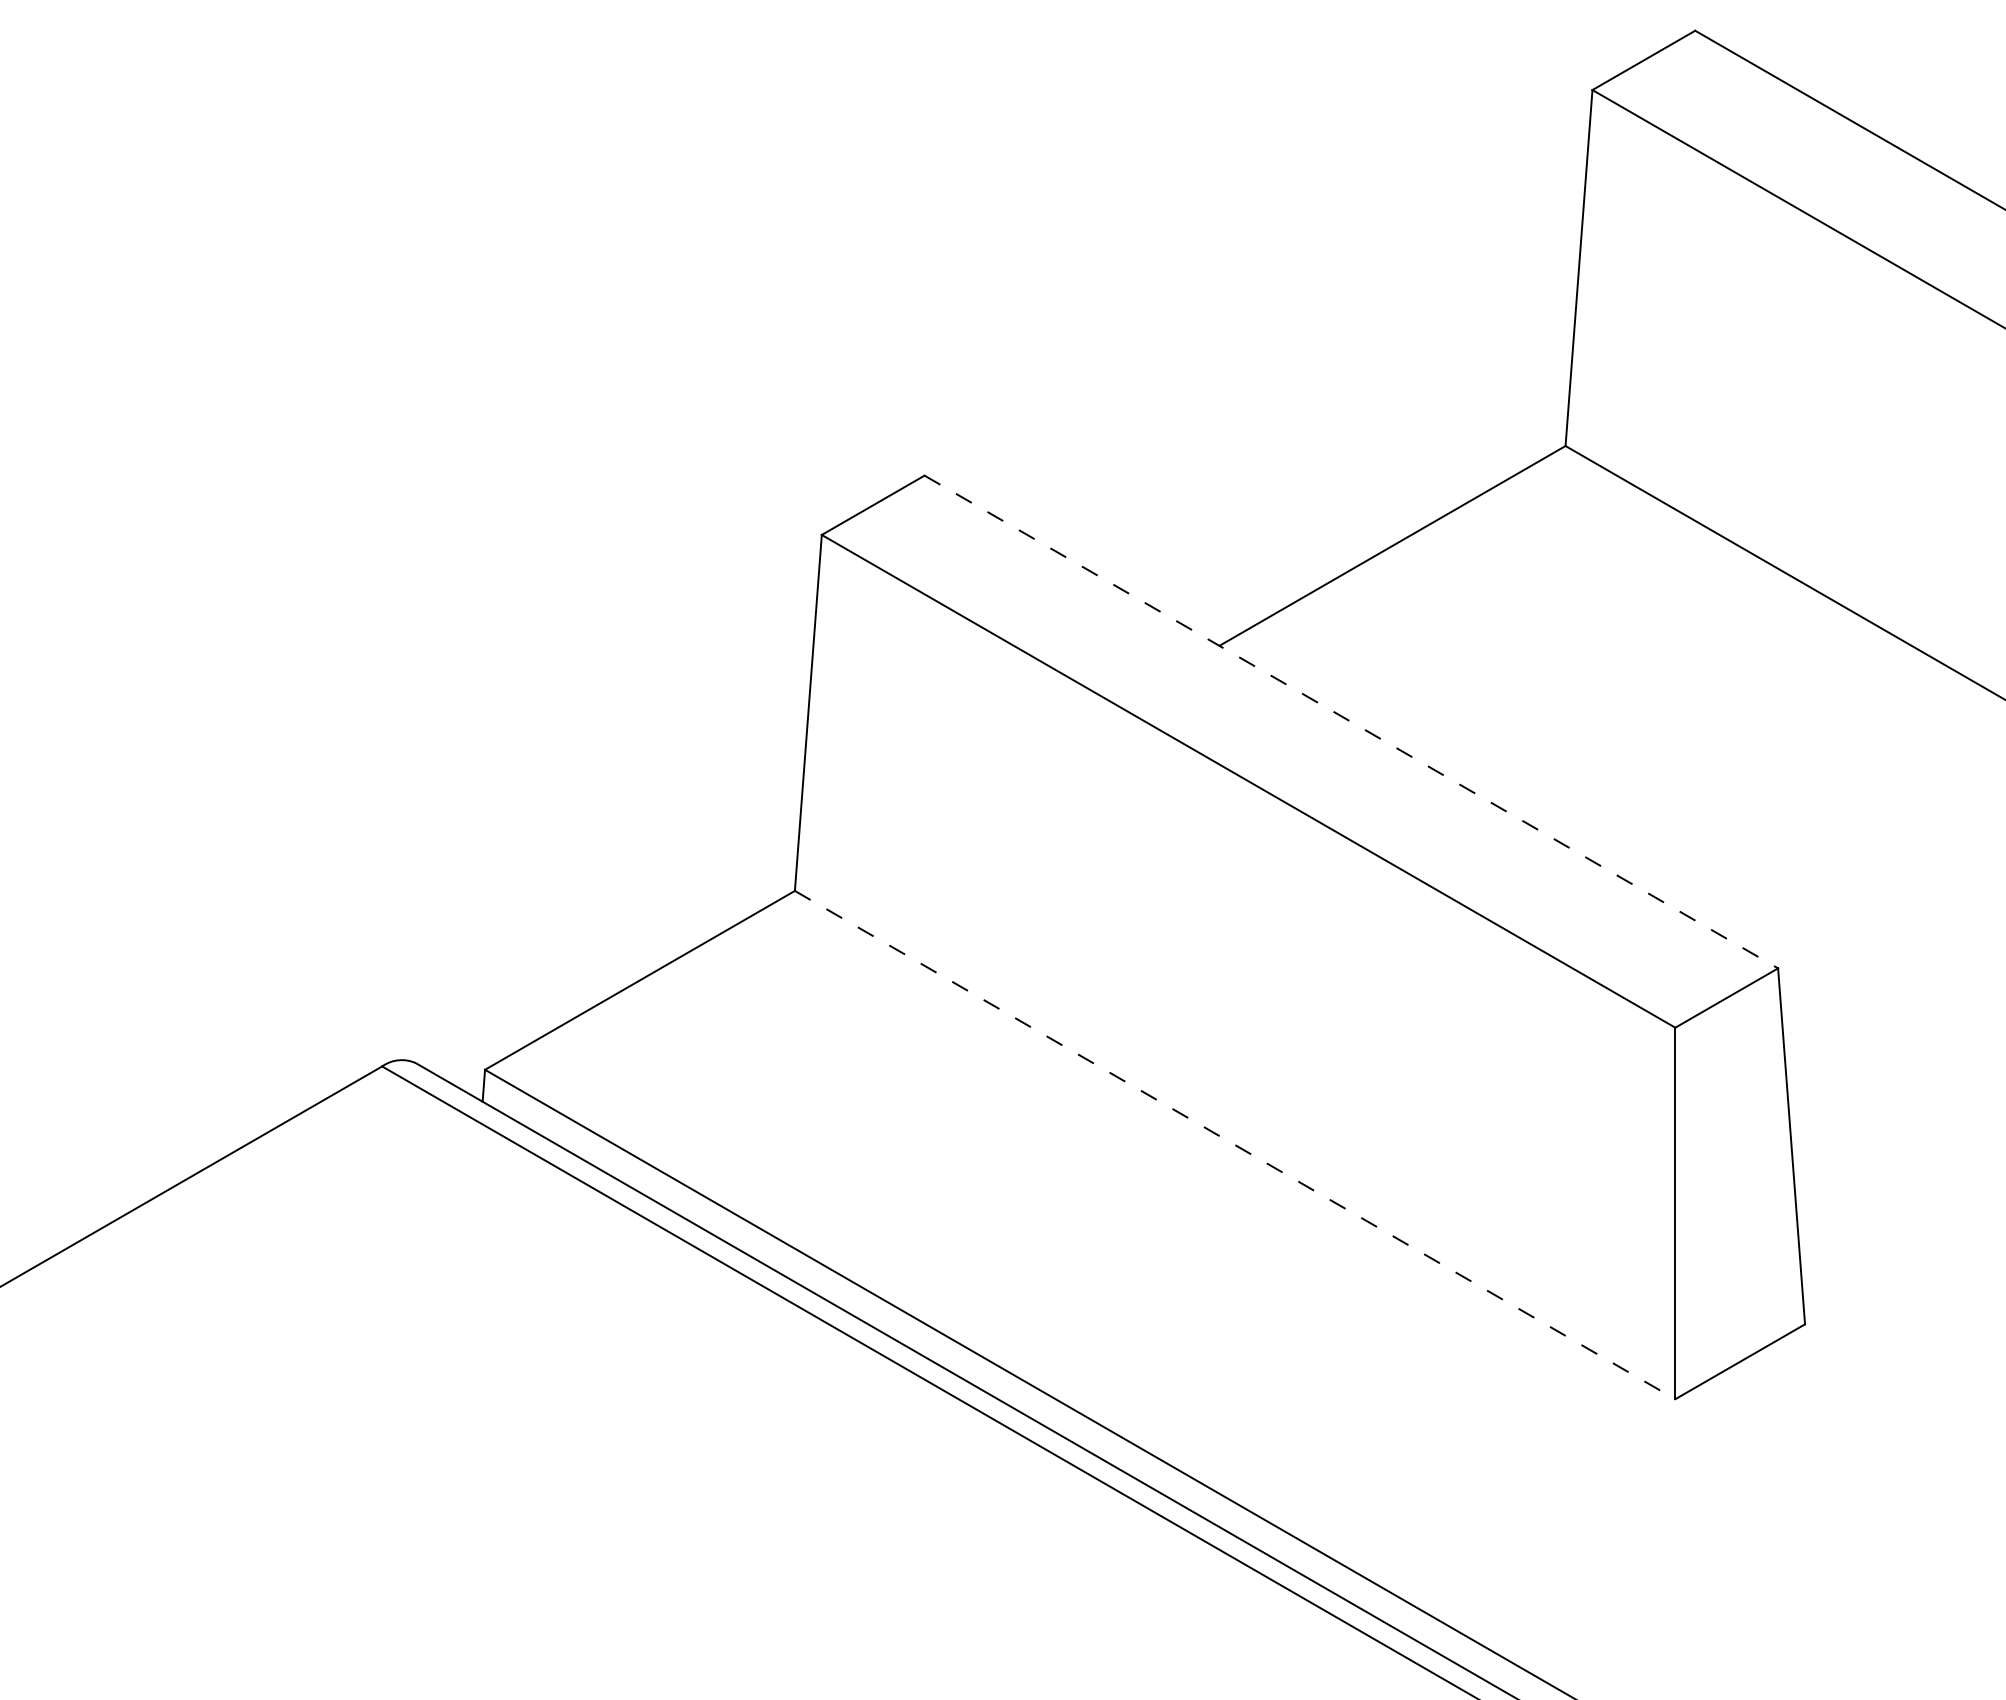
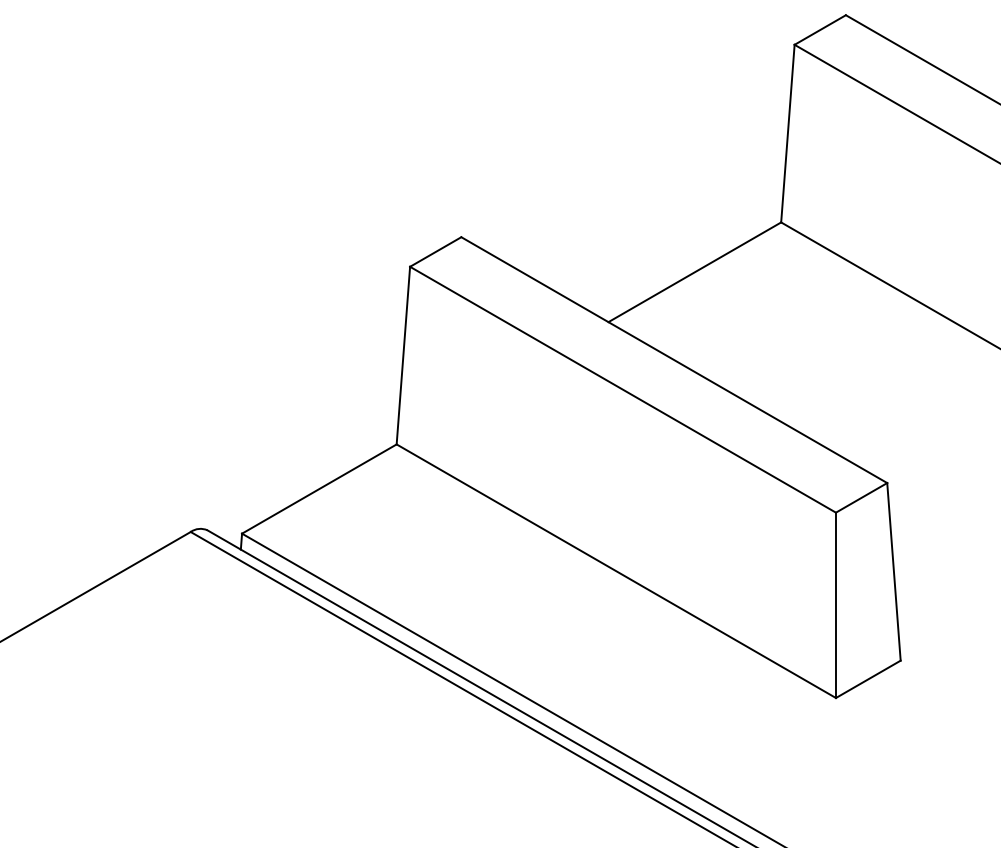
line: (1351, 722) -> (674, 360), dashed -> solid
line: (1235, 1145) -> (616, 571), dashed -> solid

